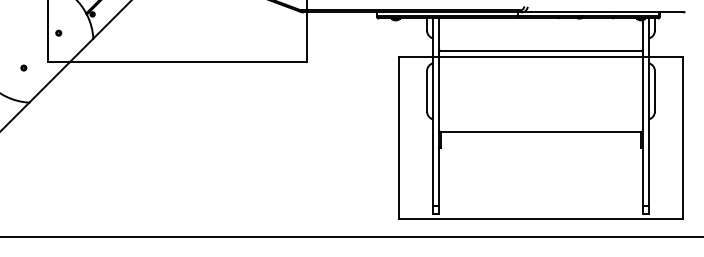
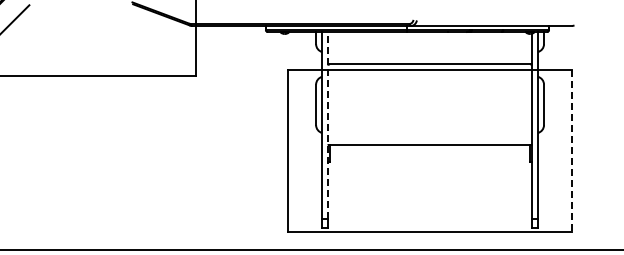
line: (439, 112) -> (328, 126), solid -> dashed
line: (682, 137) -> (571, 151), solid -> dashed

